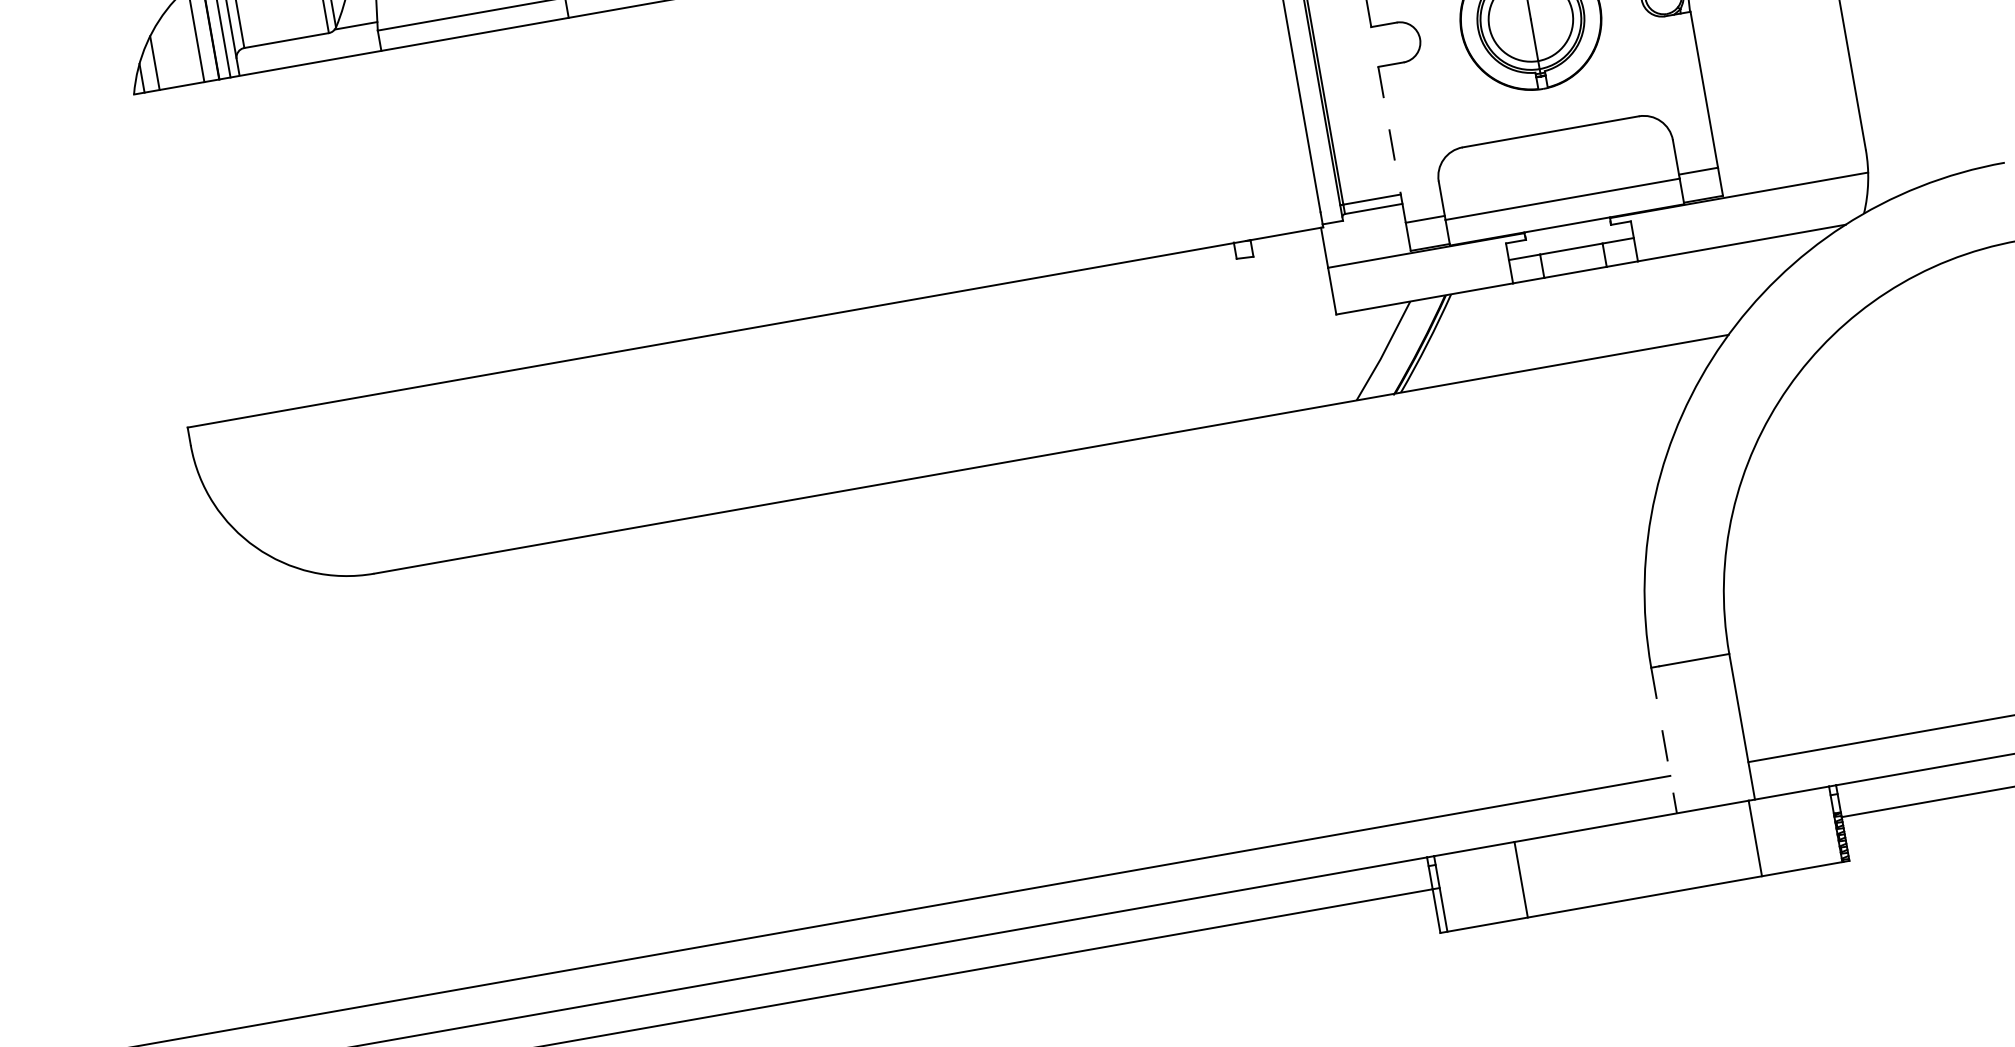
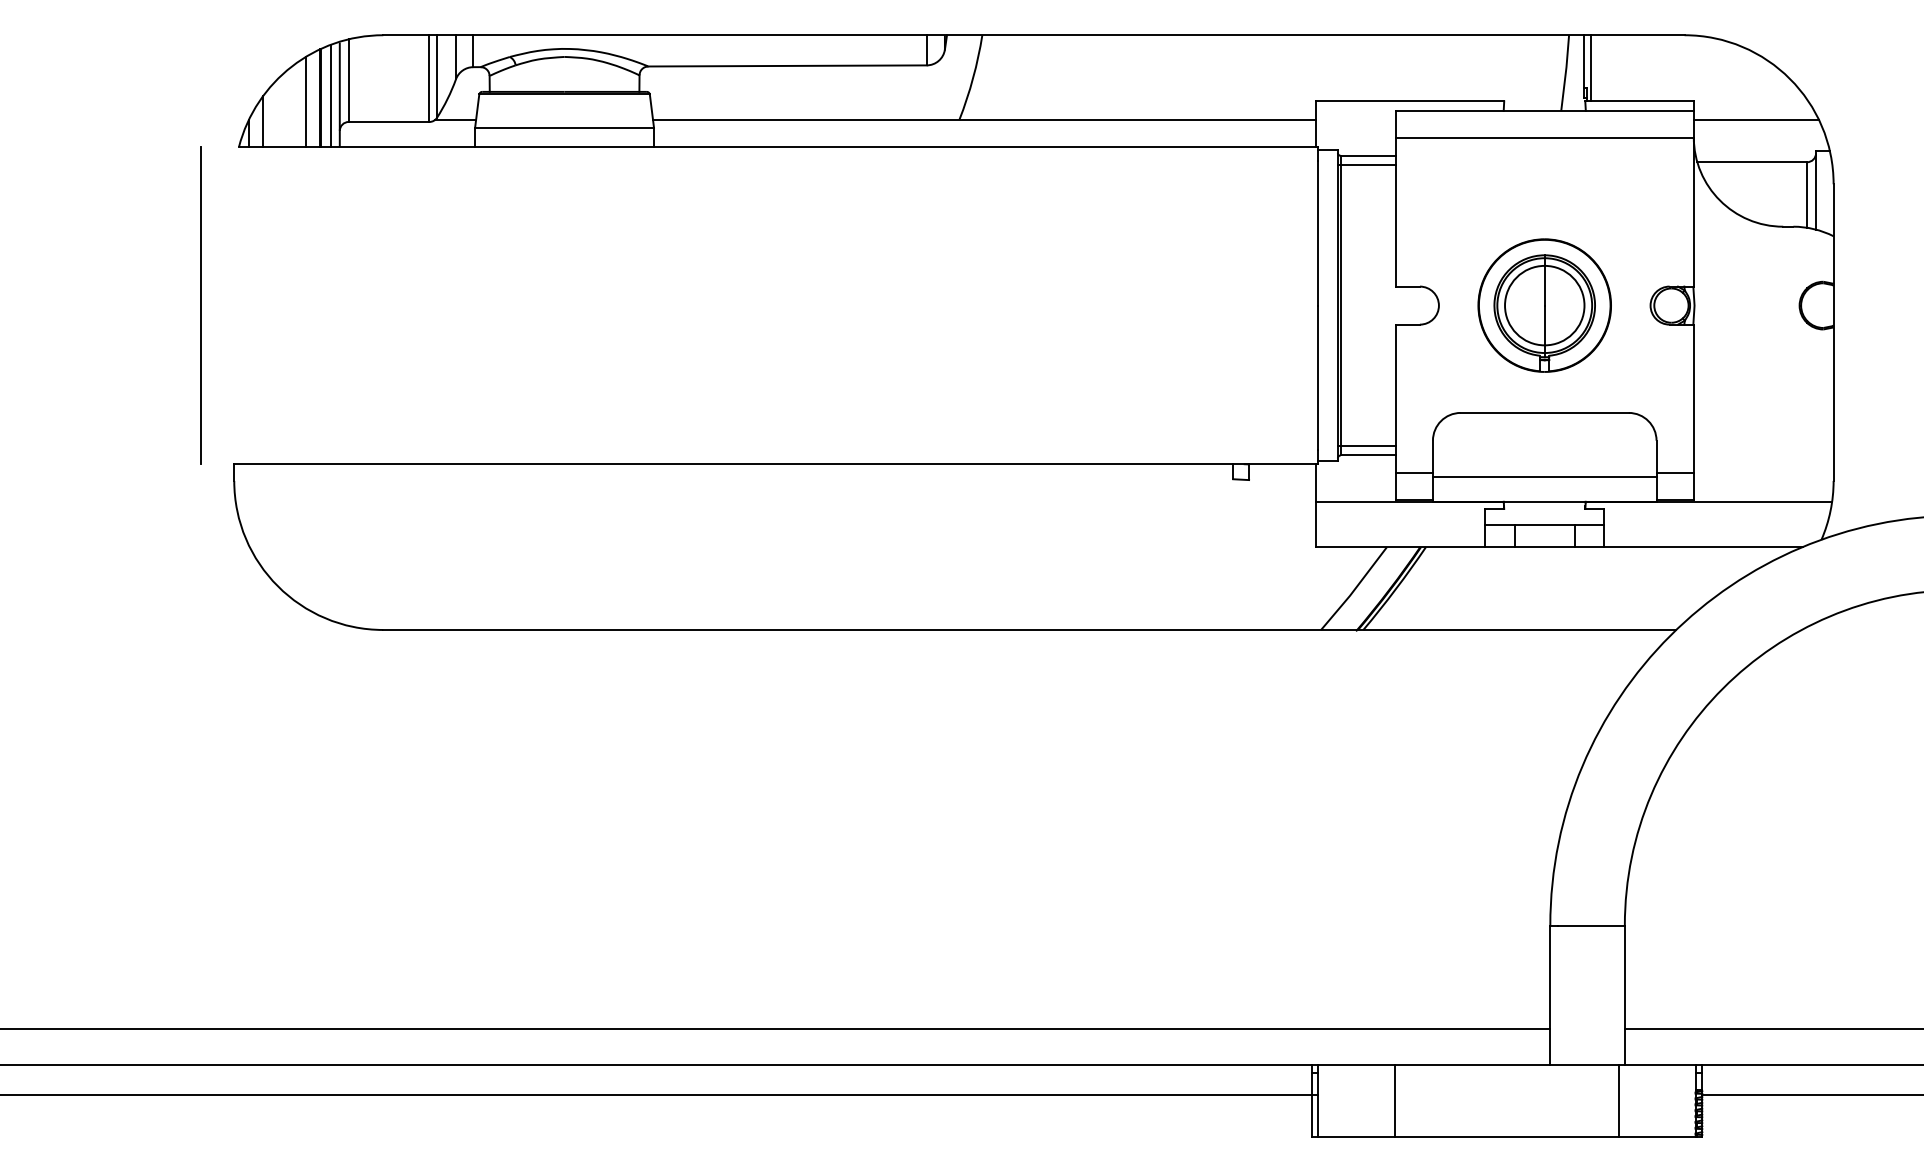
line: (1391, 145) -> (1395, 399), dashed -> solid
line: (123, 267) -> (200, 305), added
line: (1664, 740) -> (1550, 995), dashed -> solid

